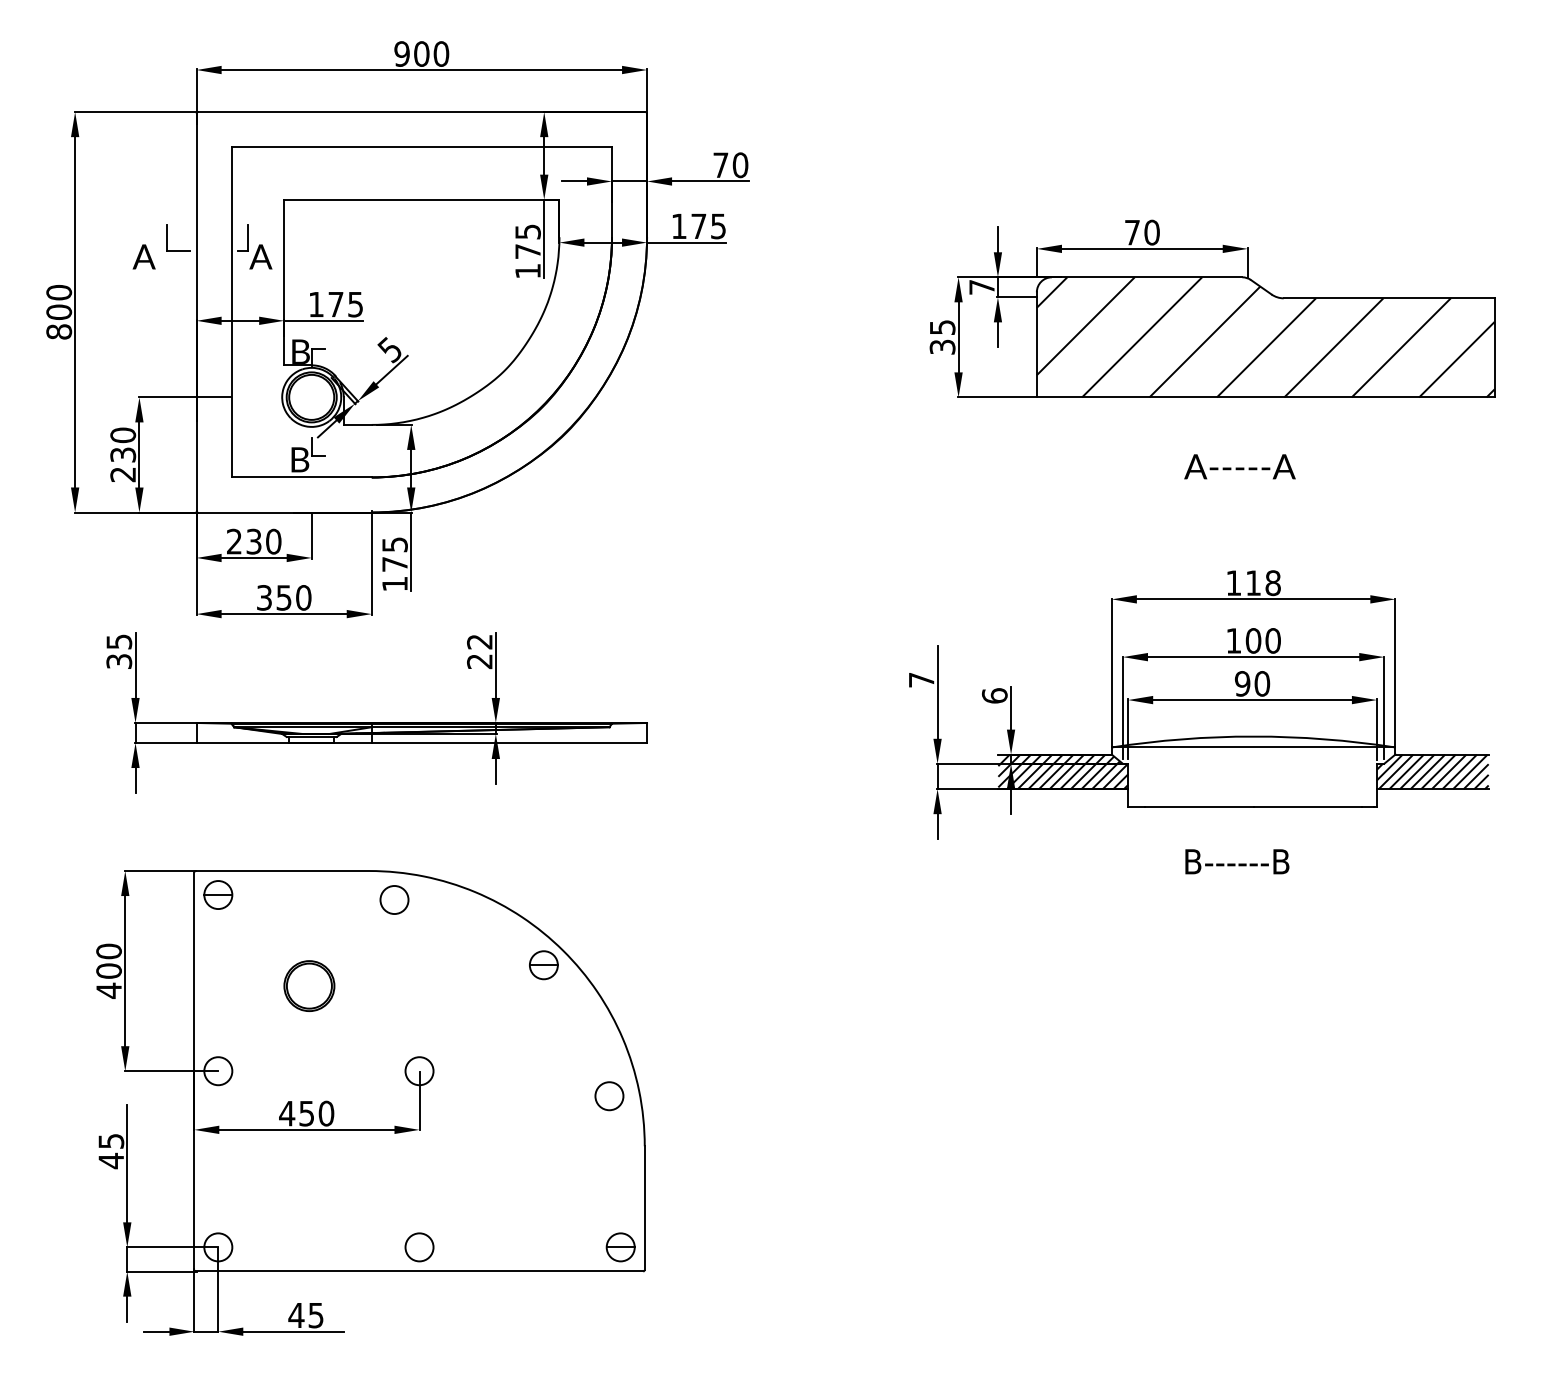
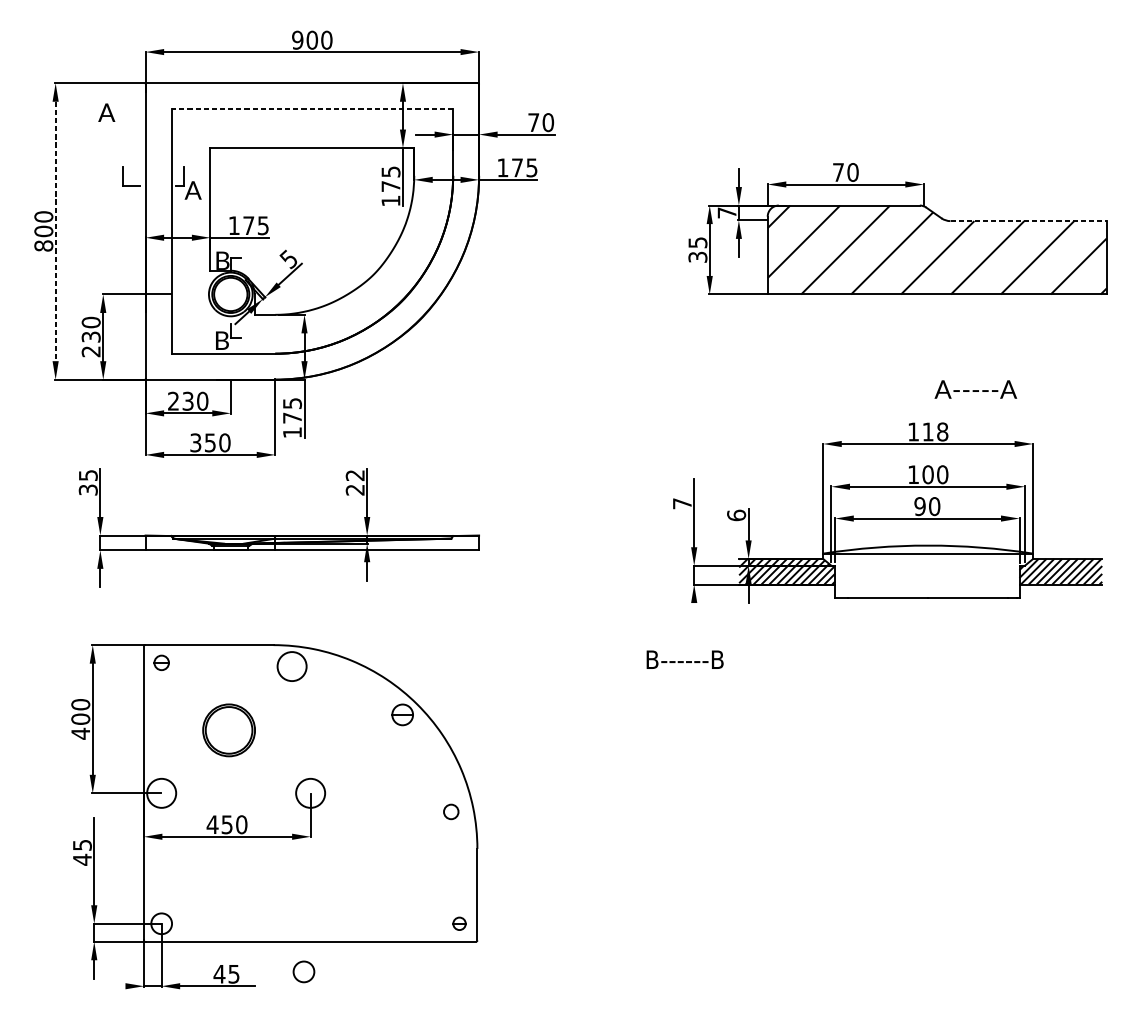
line: (421, 147) -> (312, 109), solid -> dashed
text: (143, 256) -> (106, 112), moved
line: (1389, 298) -> (1028, 221), solid -> dashed
line: (75, 312) -> (55, 231), solid -> dashed
text: (1239, 466) -> (975, 389), moved
line: (937, 826) -> (694, 612), removed
text: (1237, 861) -> (685, 659), moved
part: (218, 894) -> (161, 662), size x0.7
circle: (394, 899) -> (292, 666), size x1.4
part: (309, 985) -> (229, 729), size x1.4
circle: (218, 1071) -> (161, 793), size x1.4
circle: (419, 1071) -> (310, 793), size x1.4
circle: (609, 1096) -> (451, 812), size x0.7
circle: (419, 1247) -> (303, 972), moved
part: (620, 1247) -> (459, 923), size x0.6
line: (156, 1331) -> (115, 986), removed

